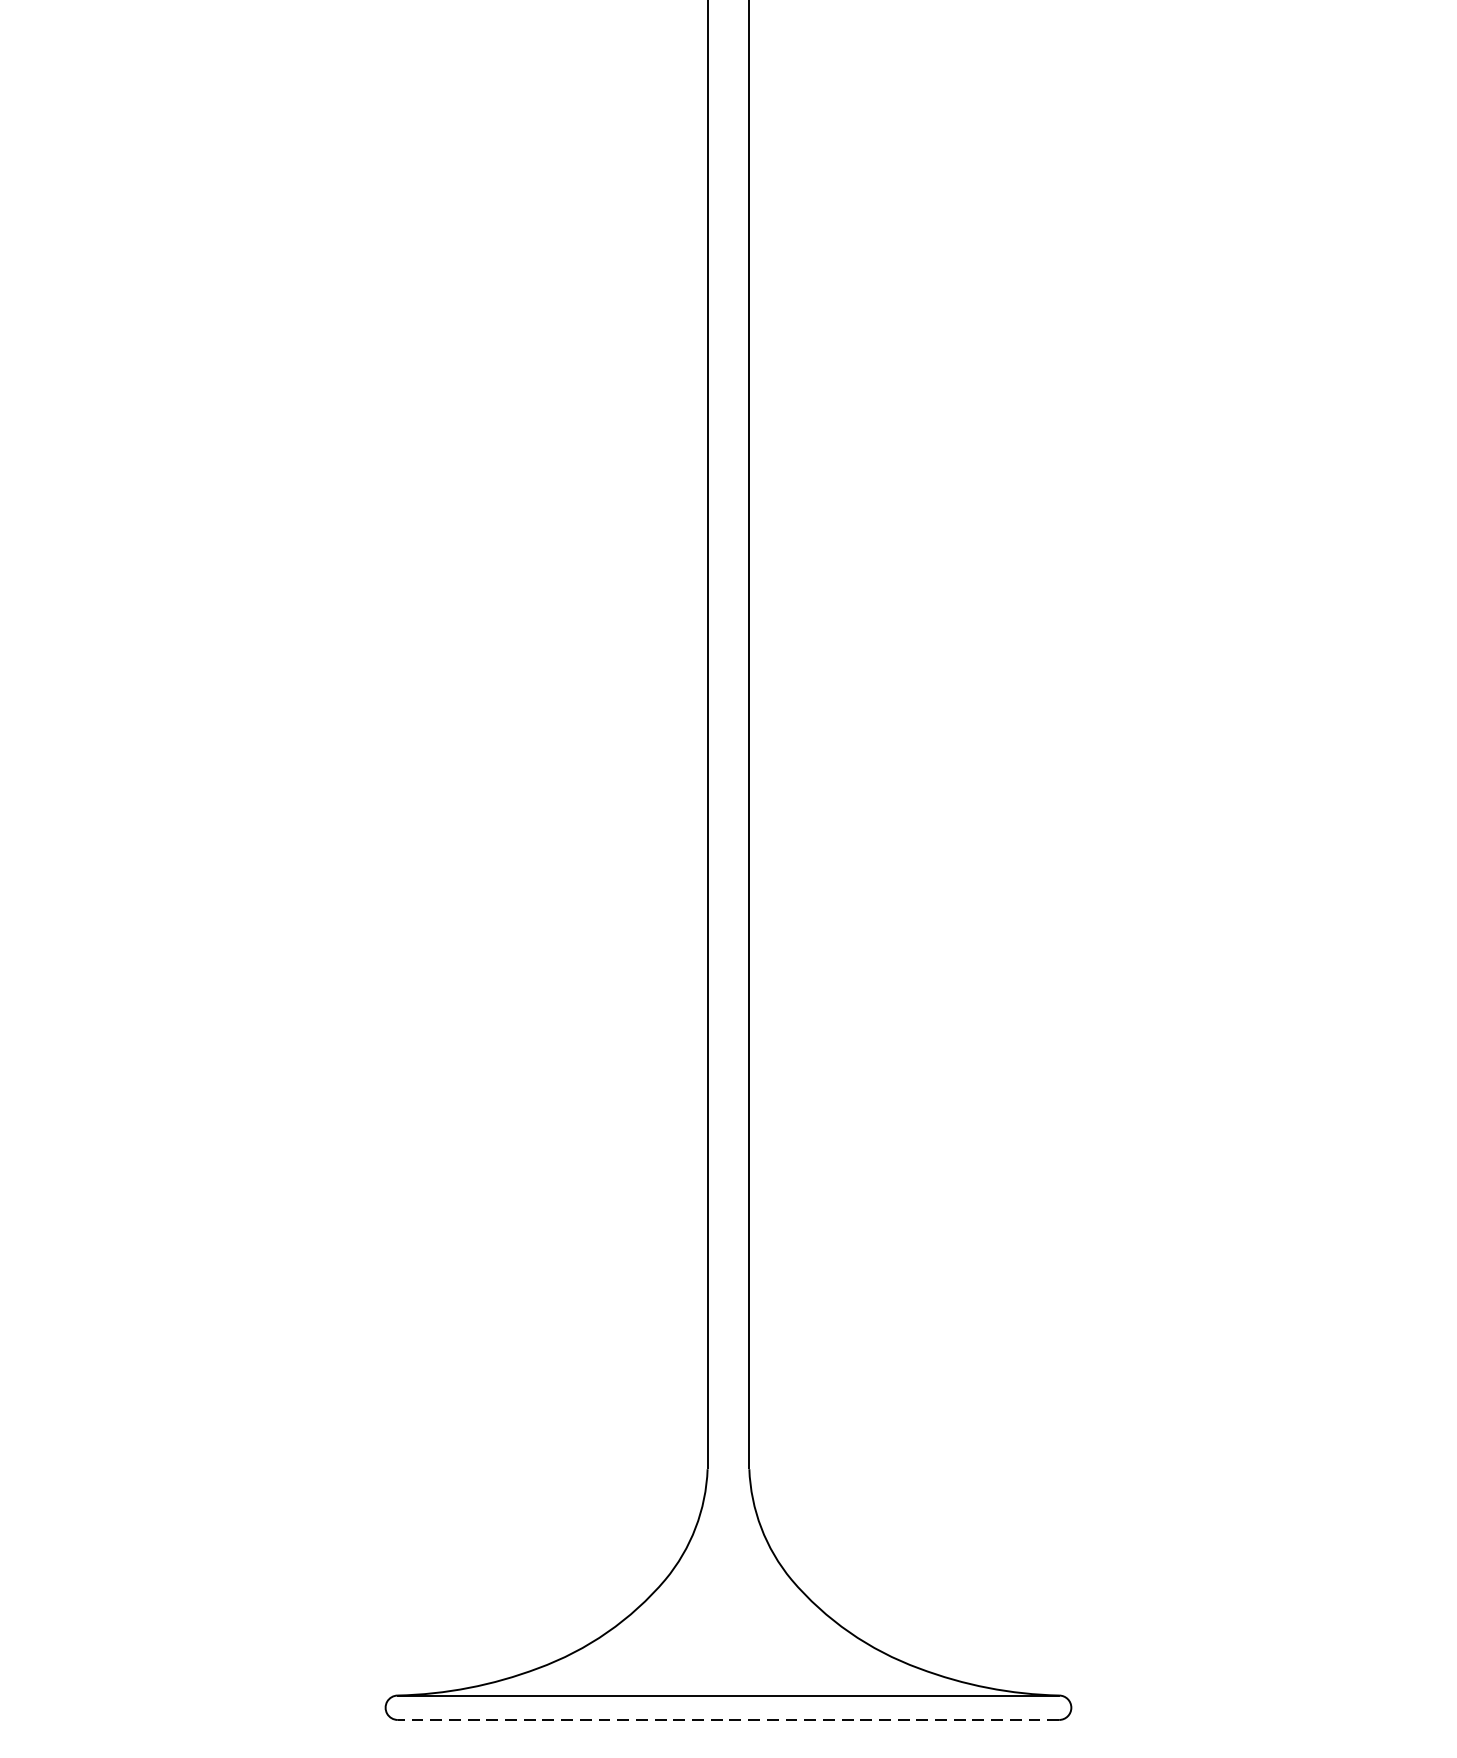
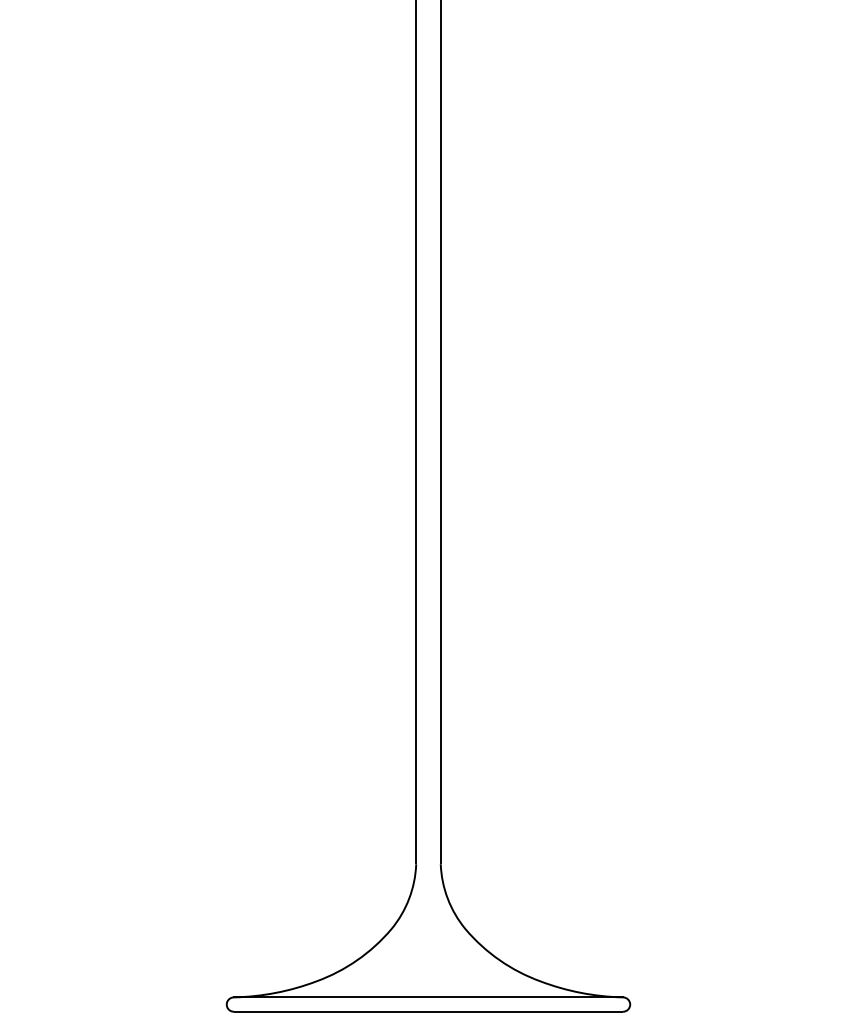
line: (728, 1719) -> (428, 1011), dashed -> solid

